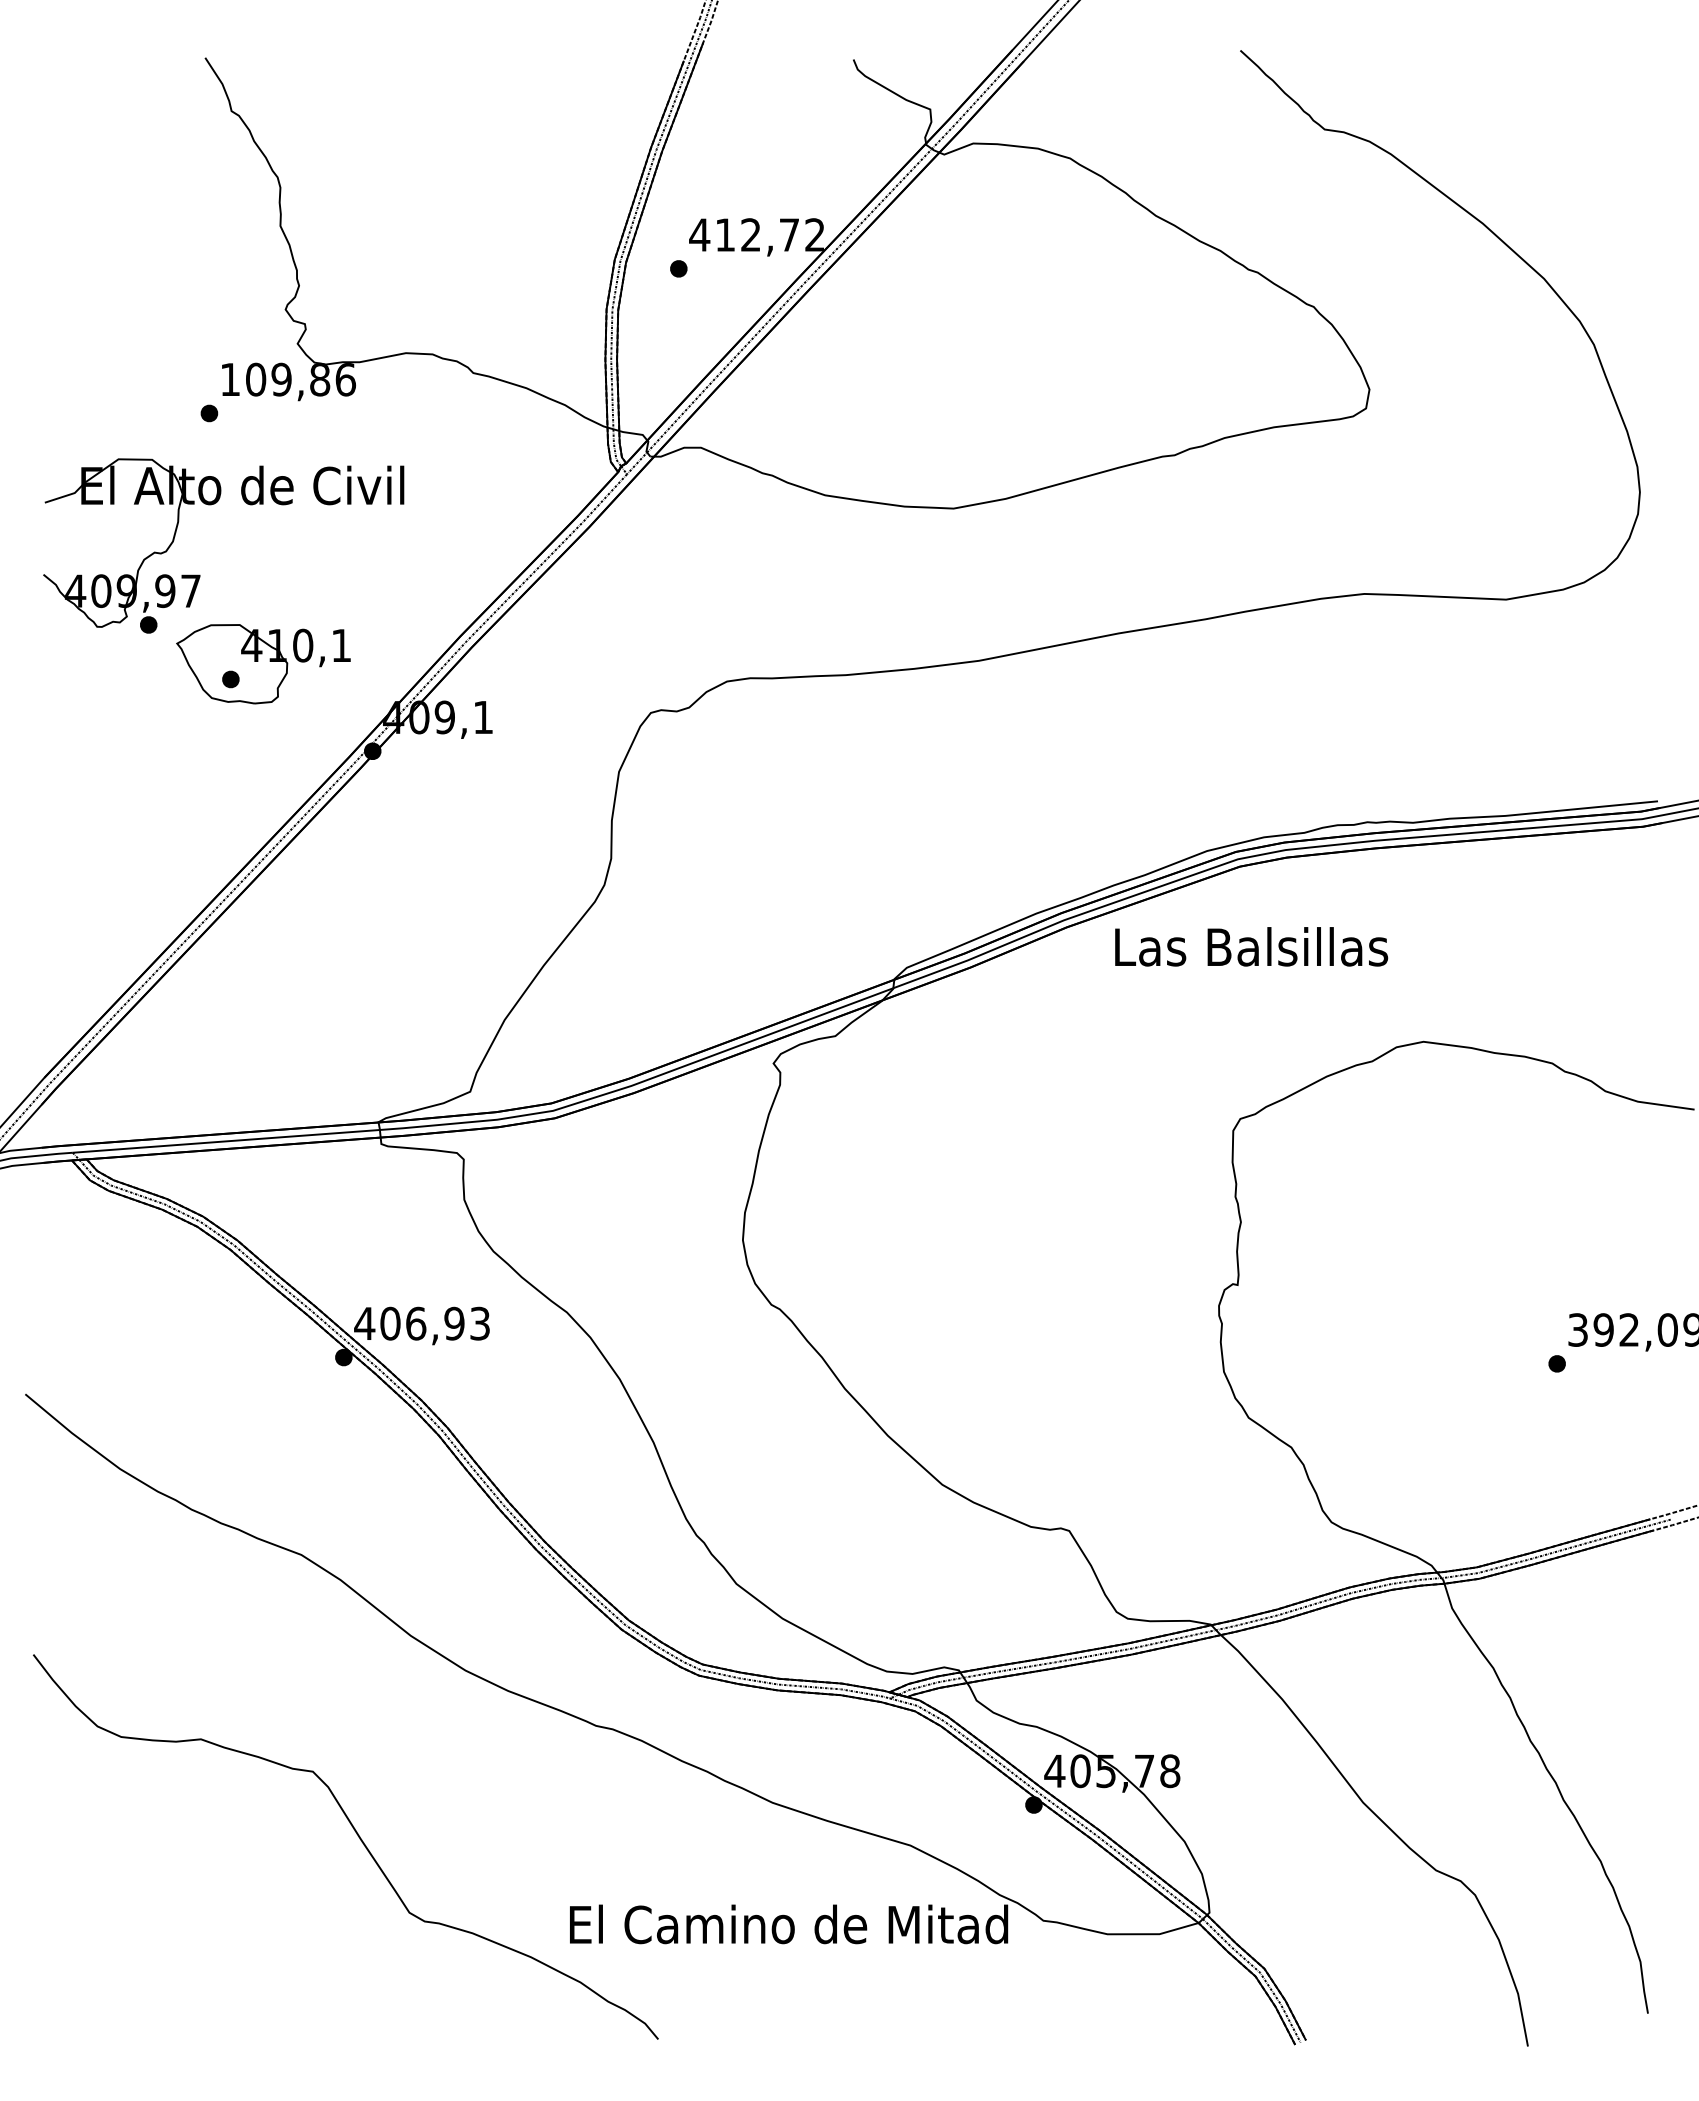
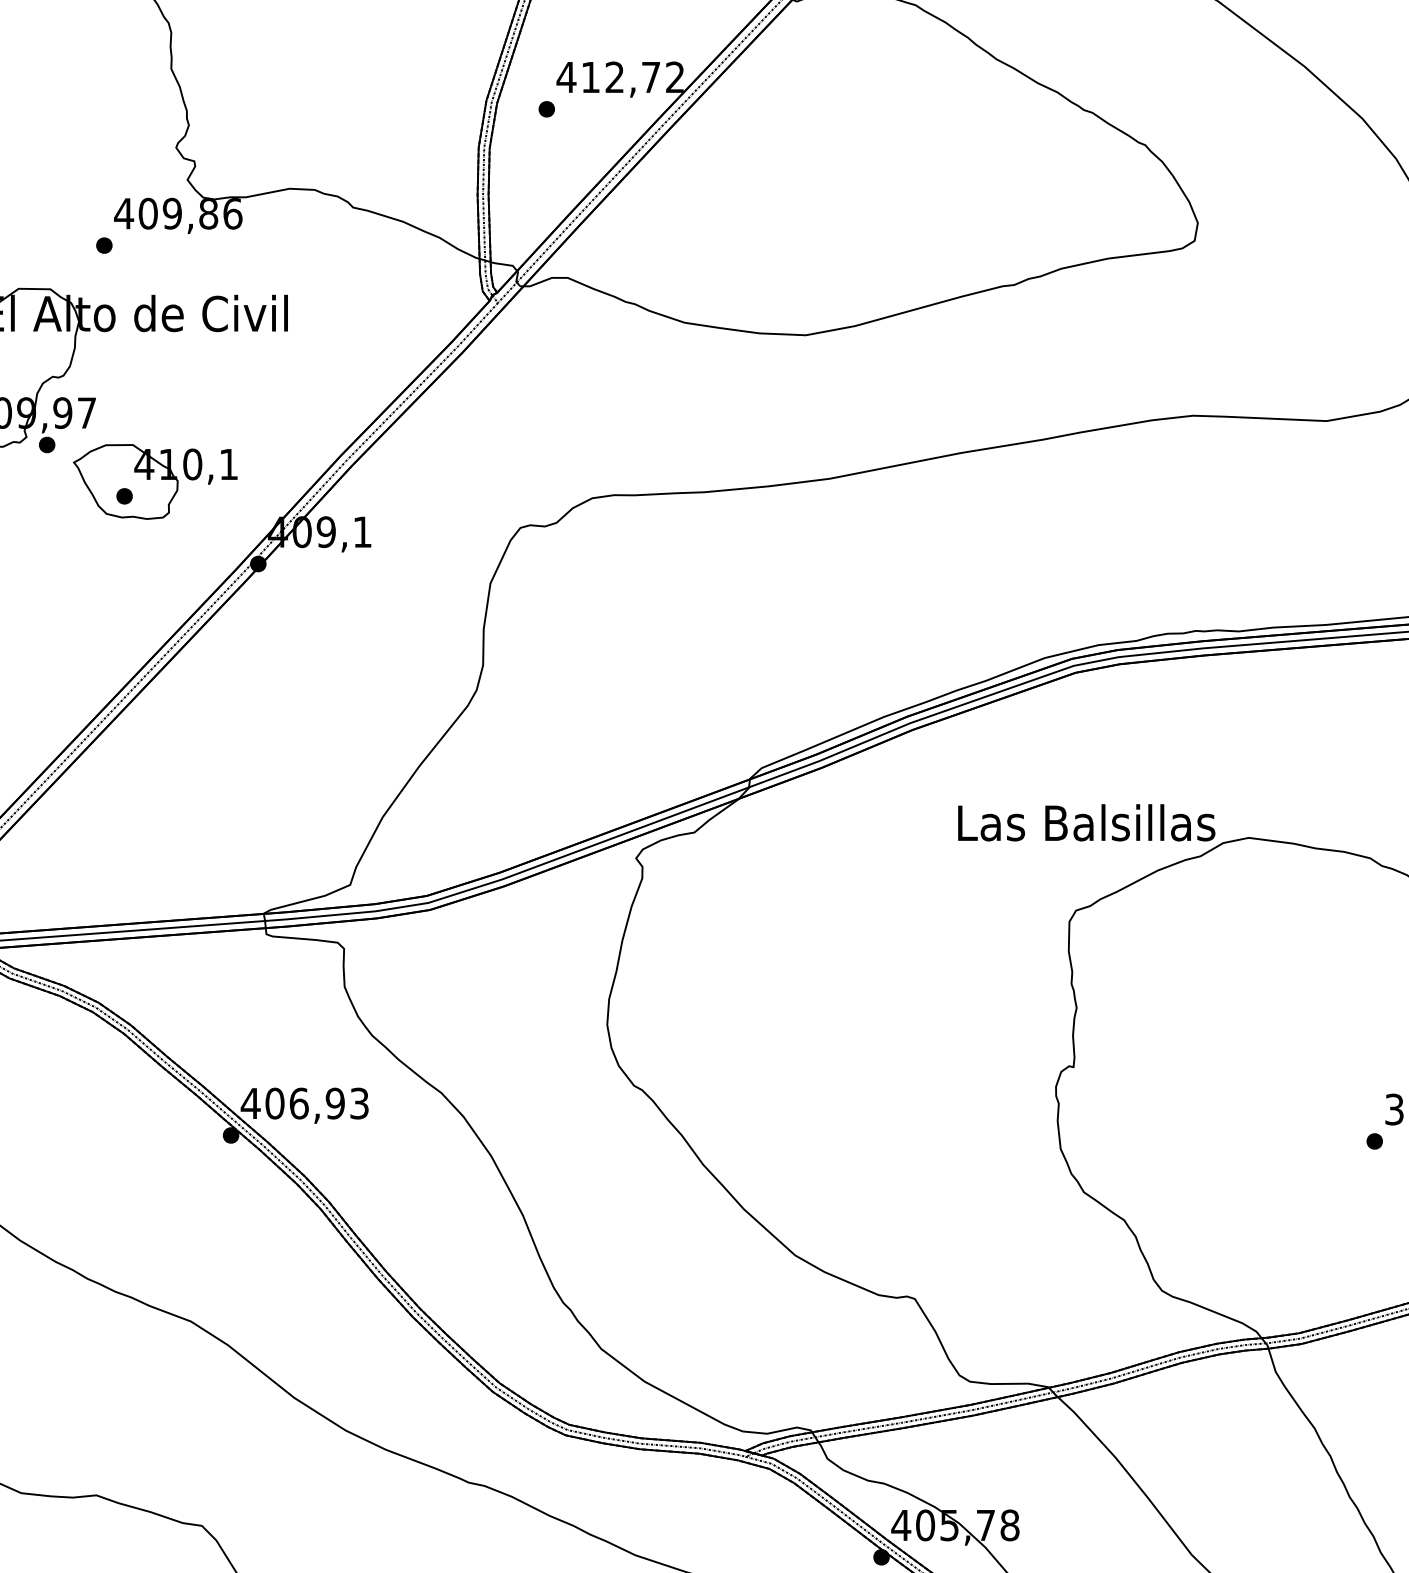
text: (229, 379) -> (123, 213), 109,86 -> 409,86
text: (1251, 946) -> (1086, 822), moved

